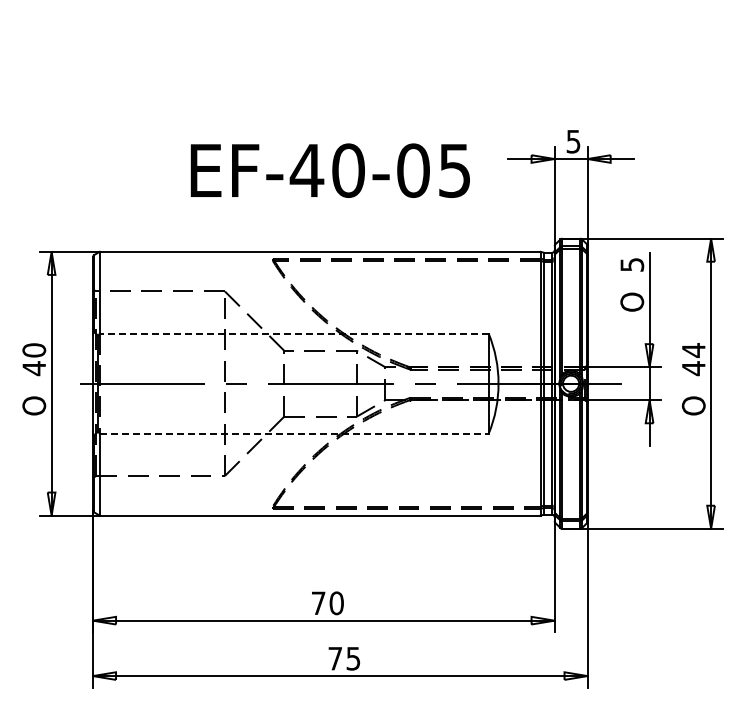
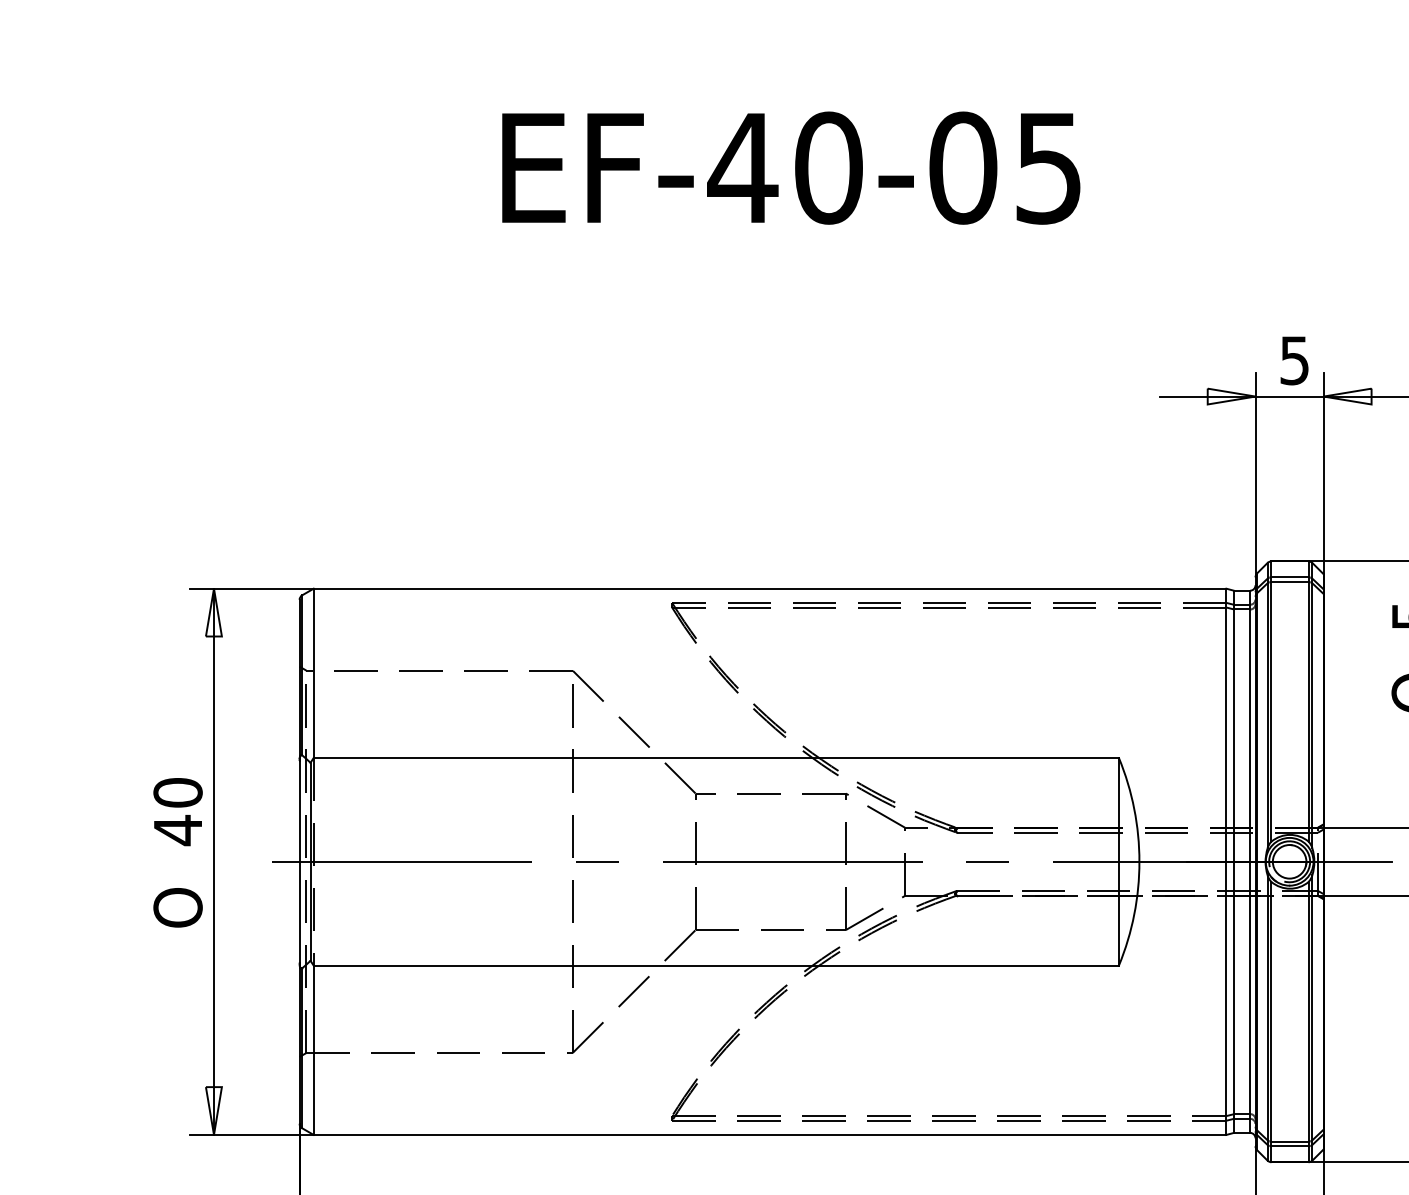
text: (329, 170) -> (789, 167), moved
line: (293, 333) -> (714, 757), dashed -> solid
line: (294, 433) -> (716, 964), dashed -> solid

